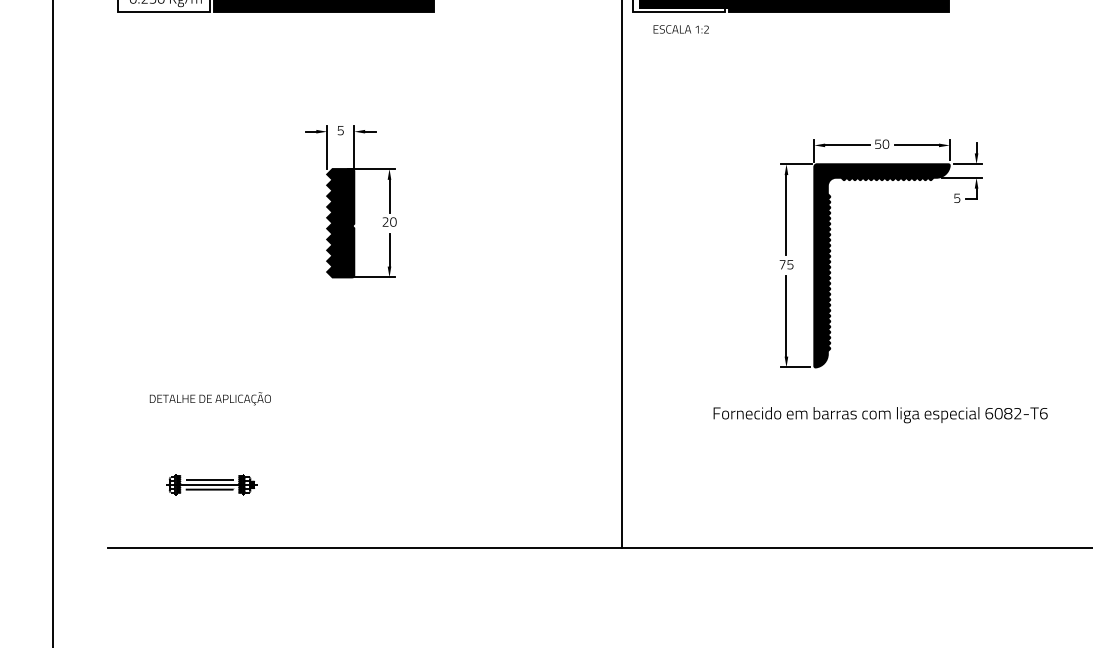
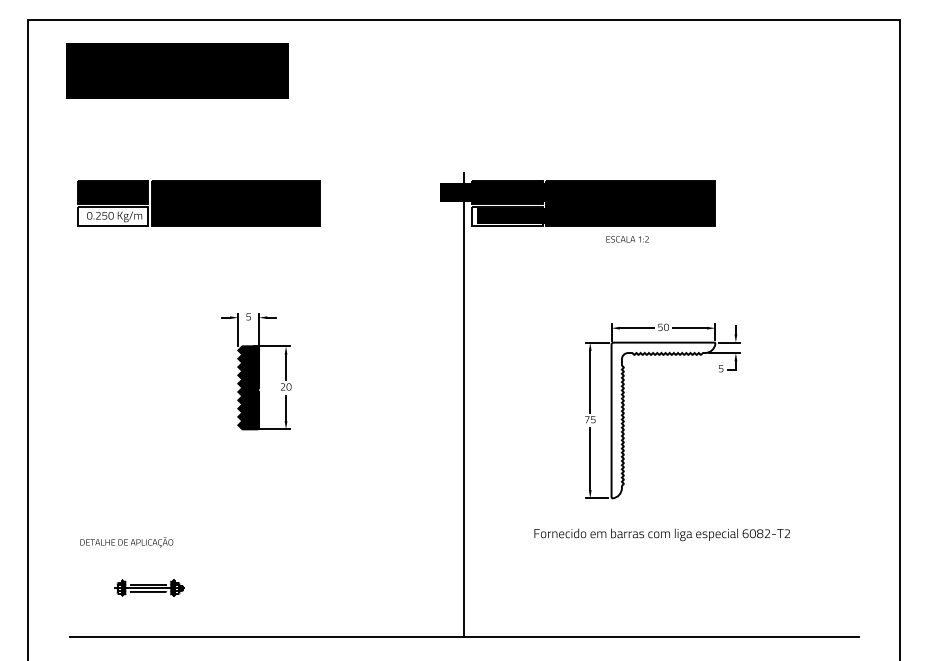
text: (681, 29) -> (627, 239), moved
fill: (882, 265) -> (663, 420), removed
text: (210, 398) -> (126, 542), moved
text: (1043, 413) -> (787, 533), 6082-T6 -> 6082-T2

